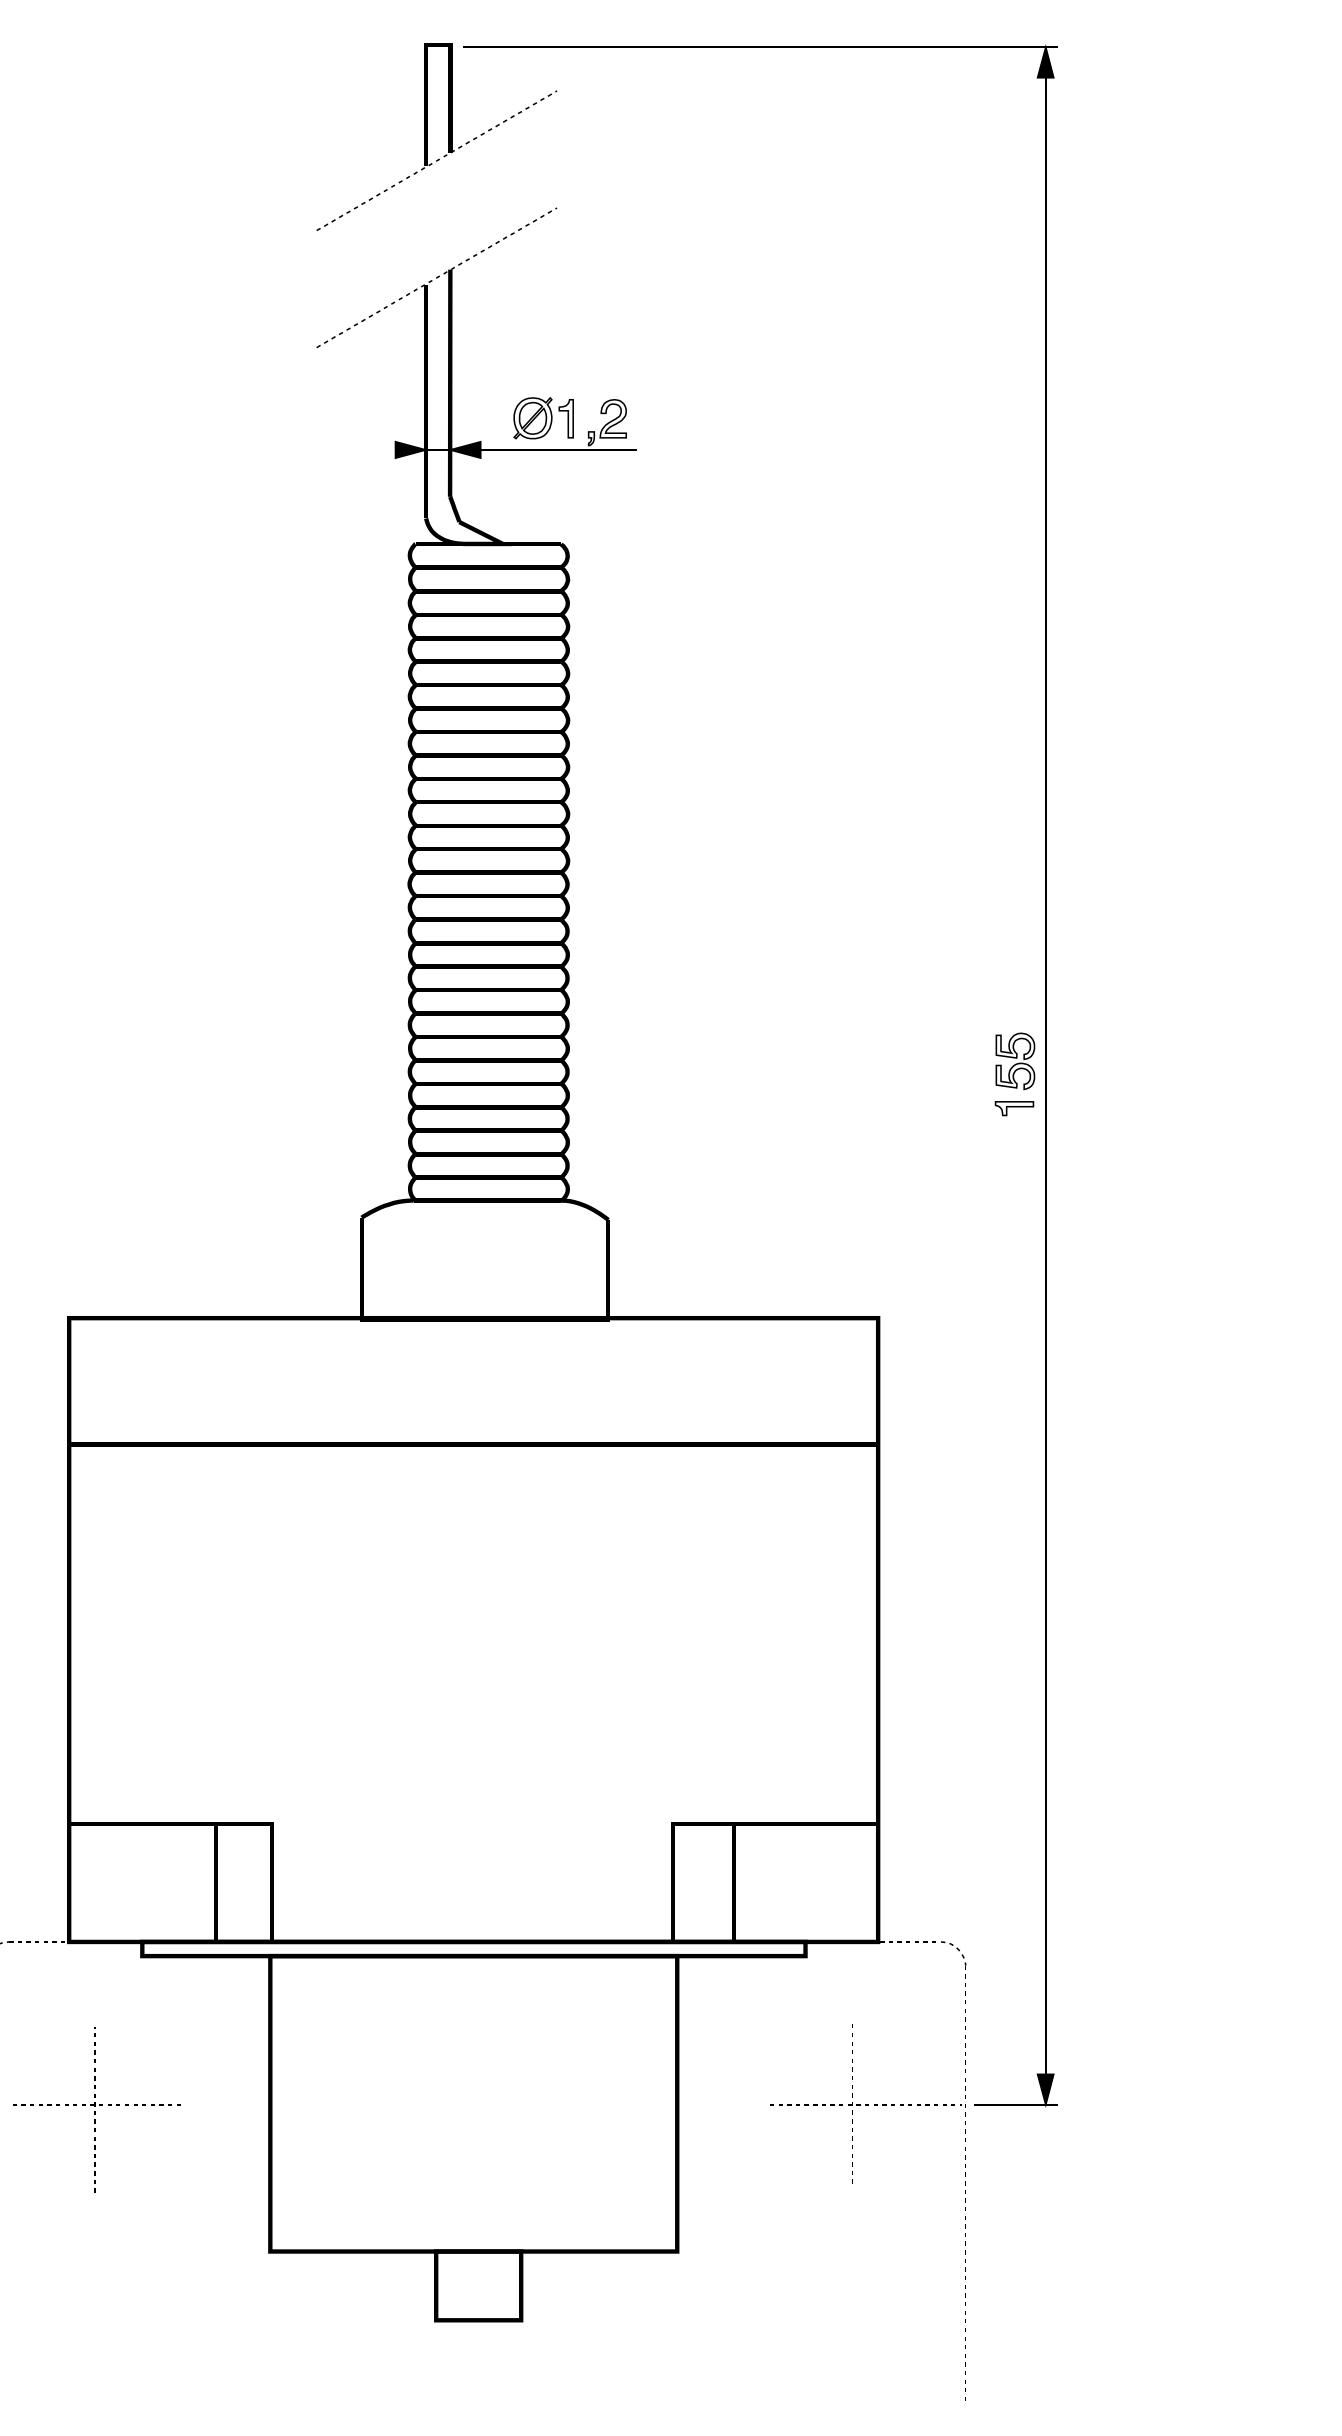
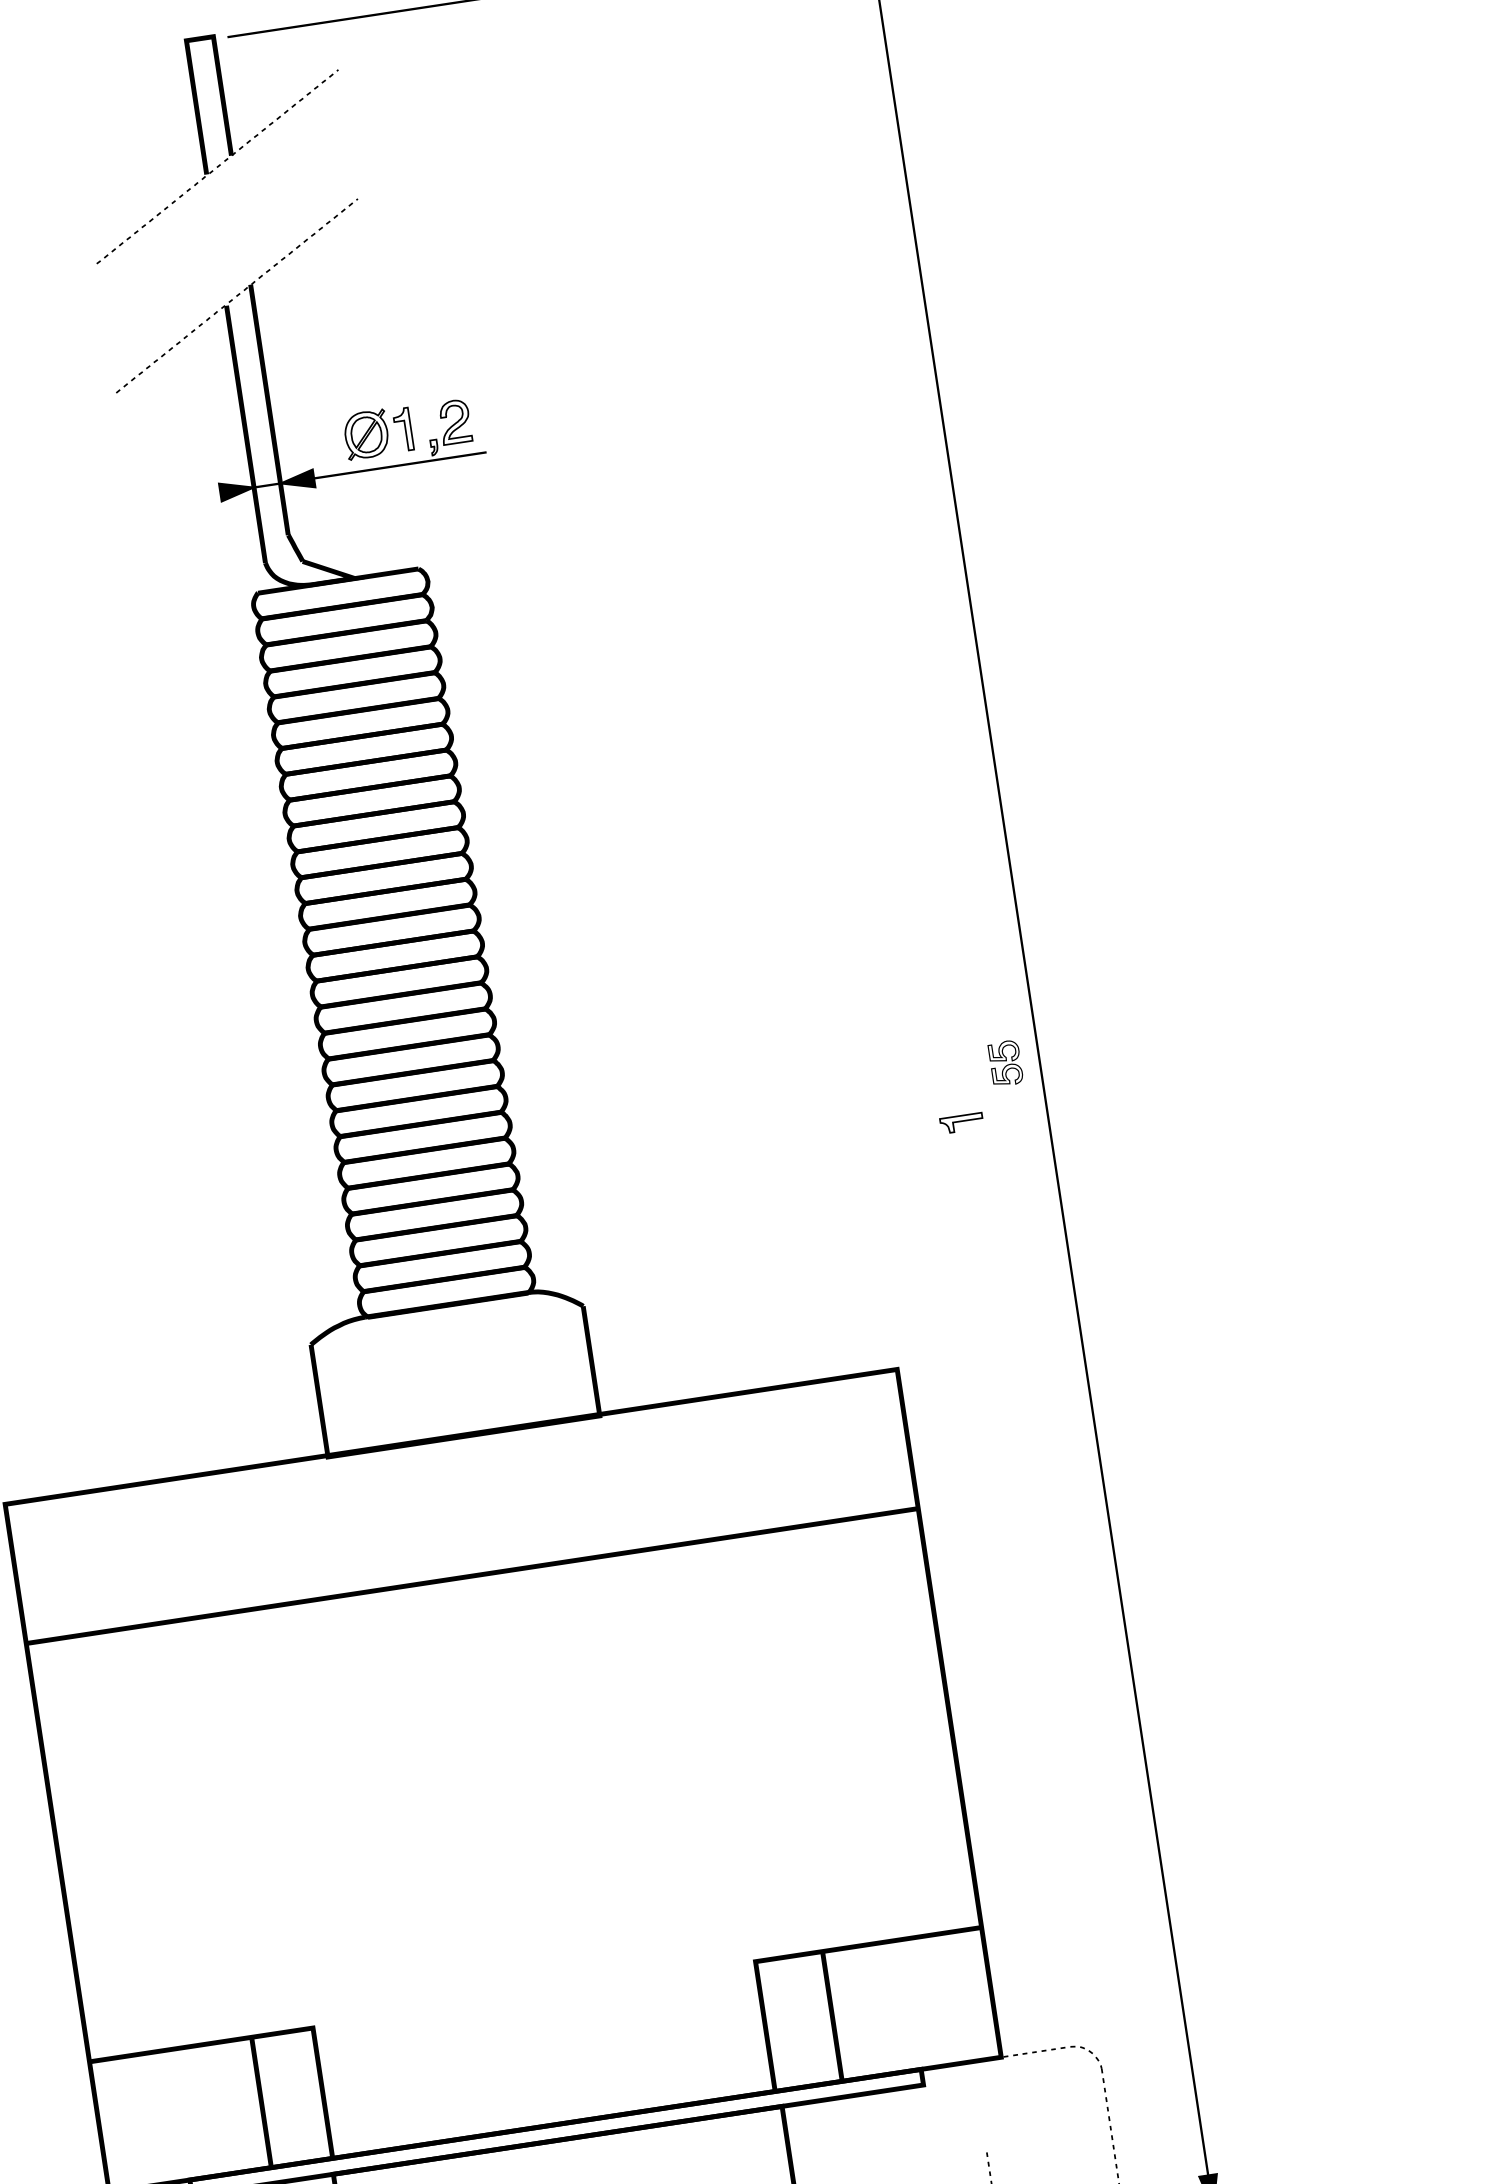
part: (1015, 1061) -> (1005, 1063), size x0.7
part: (1014, 1108) -> (961, 1123), moved

